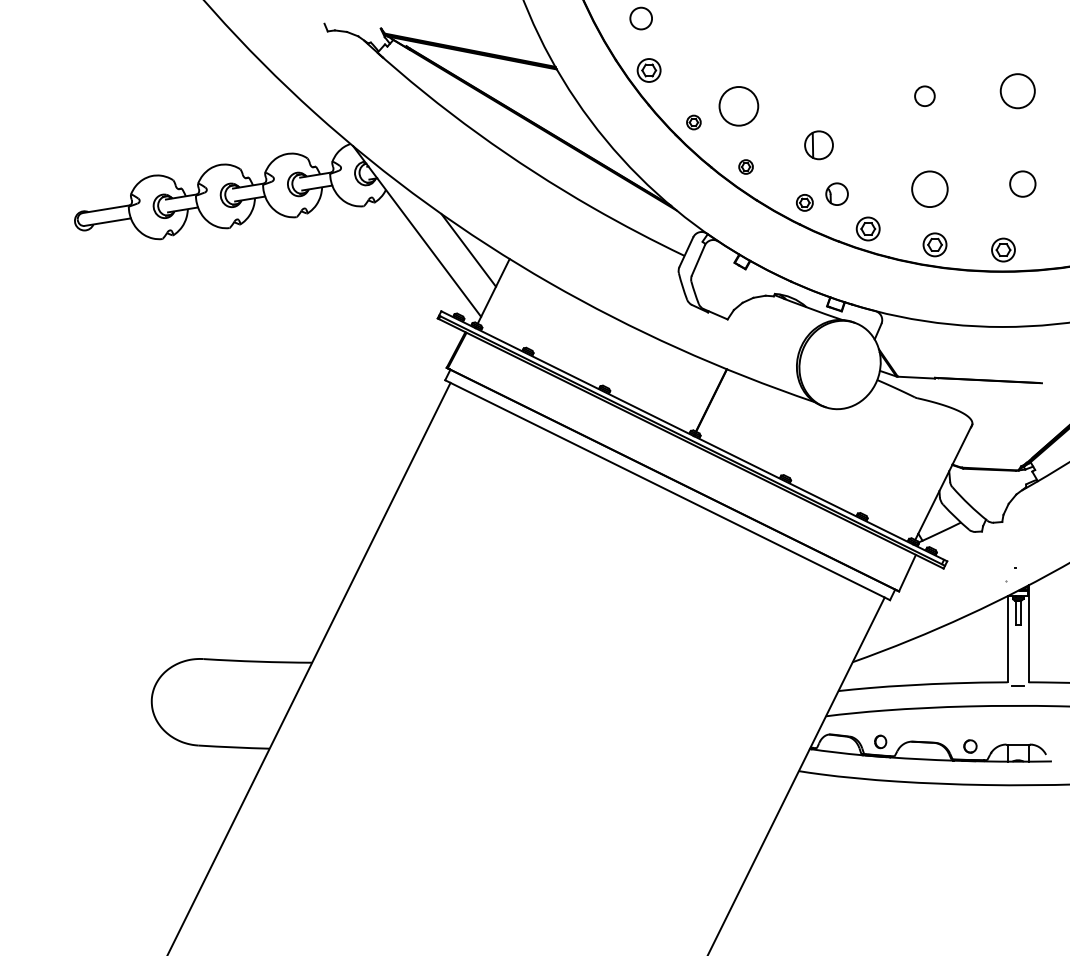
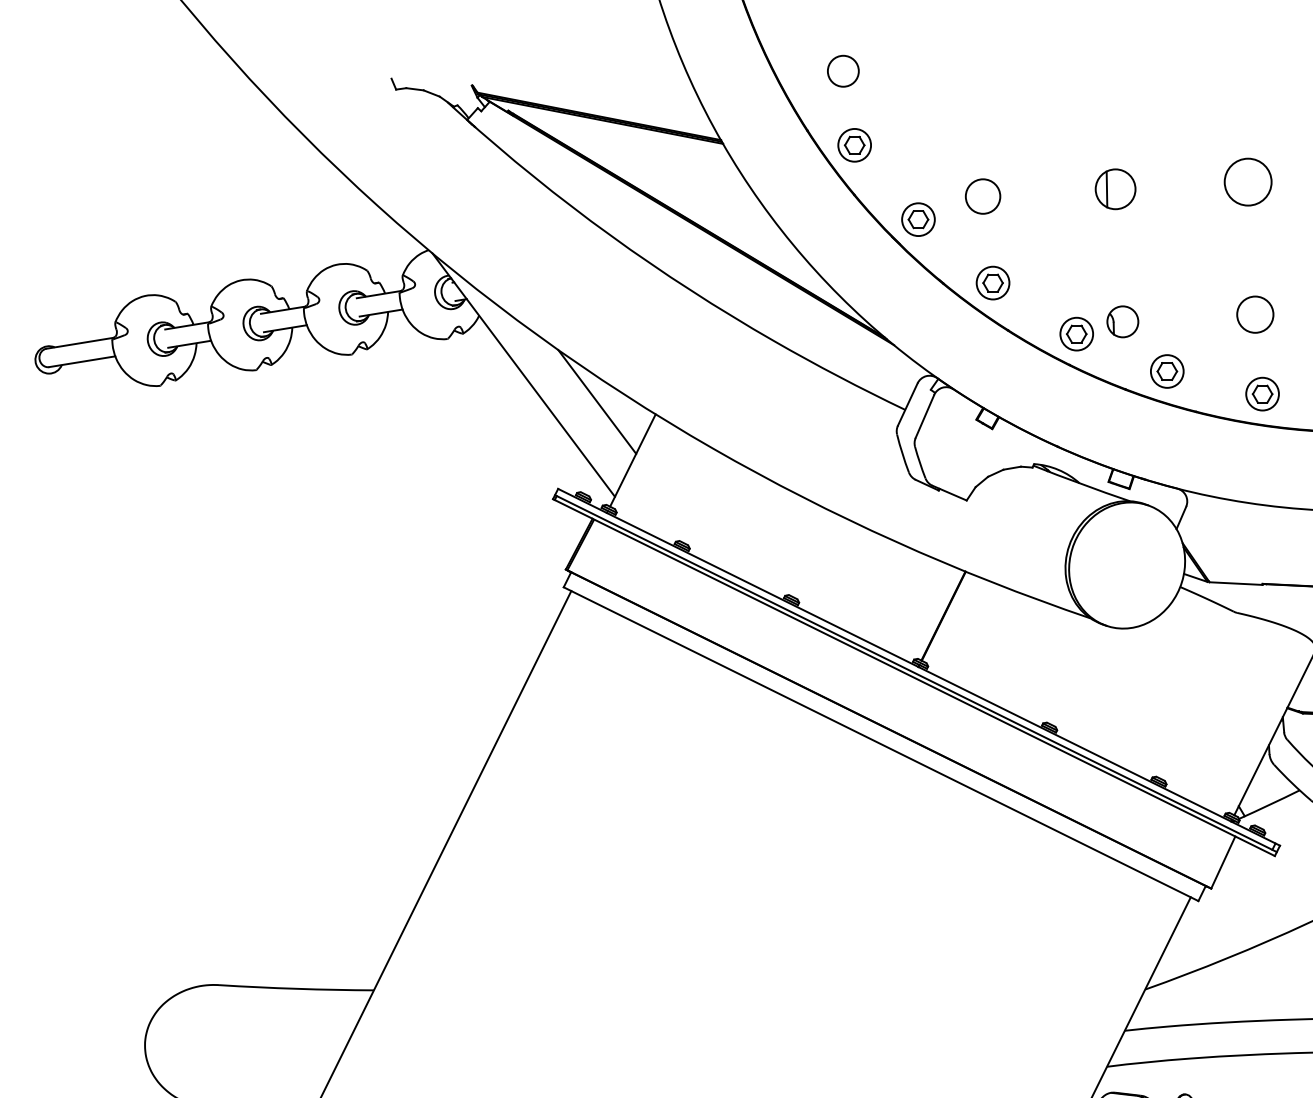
circle: (924, 95) -> (1247, 181), size x1.67
circle: (739, 106) -> (983, 196), size x0.62
part: (693, 122) -> (917, 219), size x1.67
part: (818, 145) -> (1114, 189), moved
part: (745, 166) -> (992, 282), size x1.67
circle: (929, 188) -> (1254, 313), size x0.71
part: (804, 202) -> (1076, 333), size x1.43

